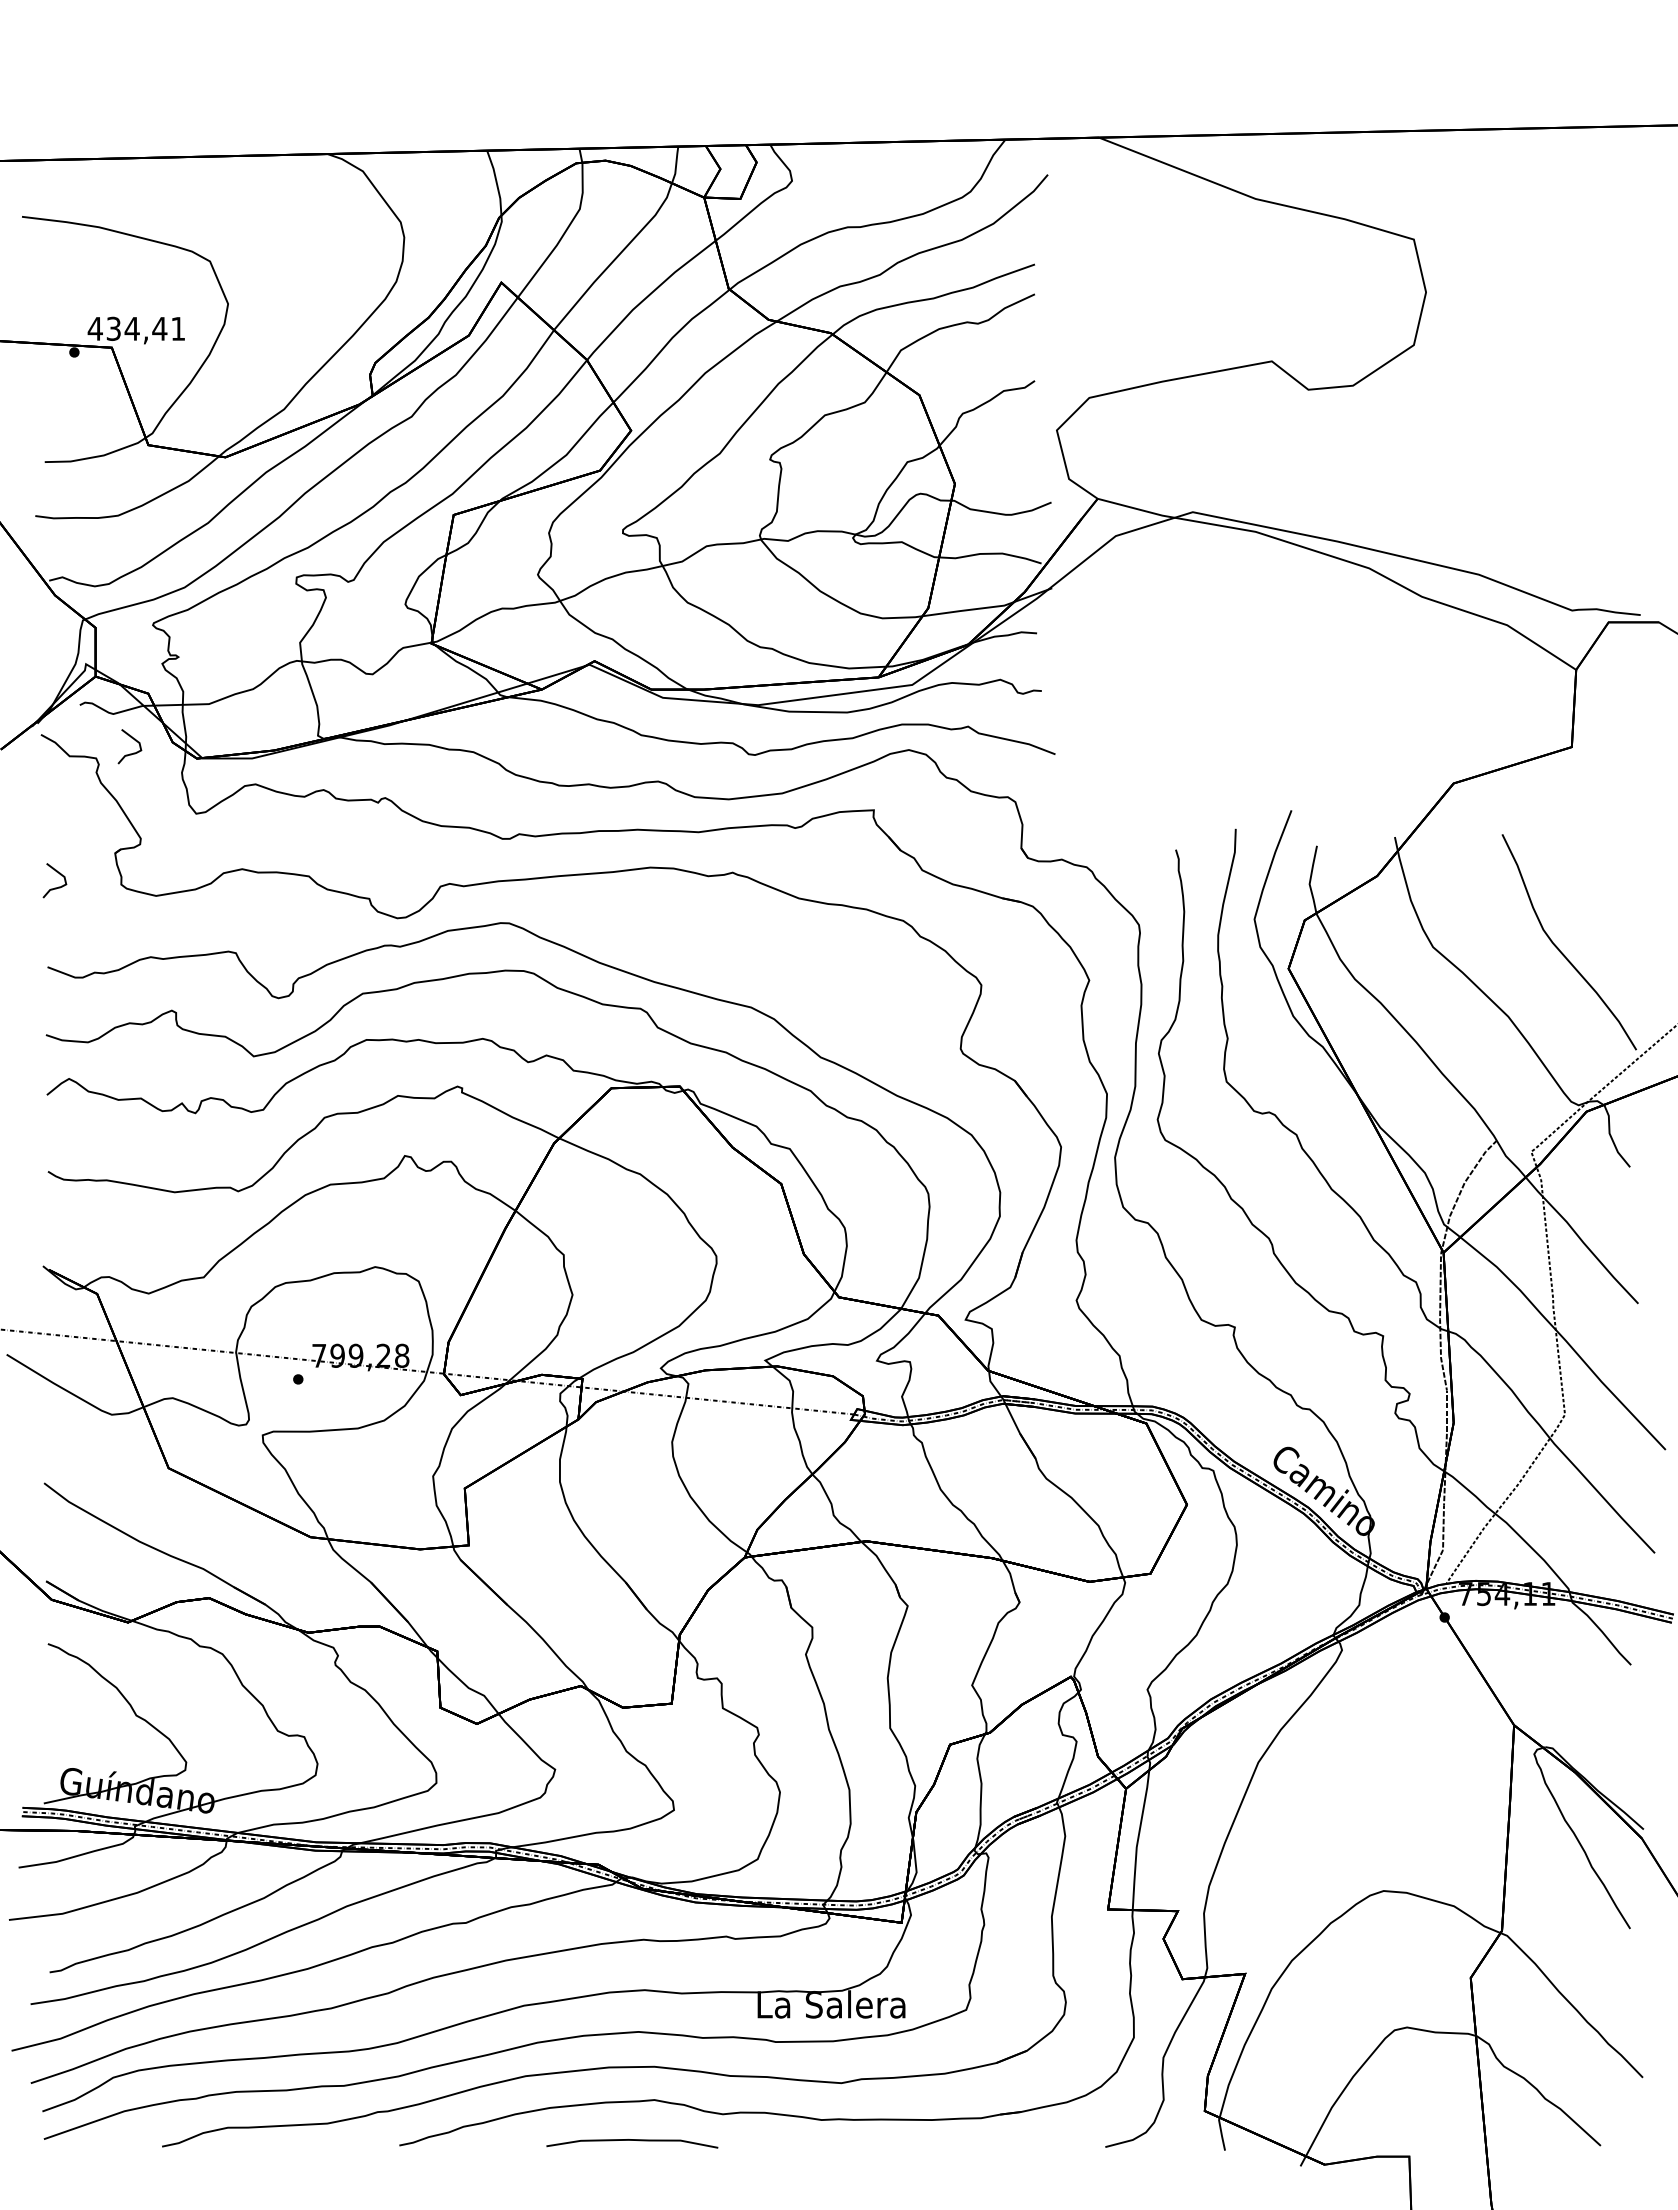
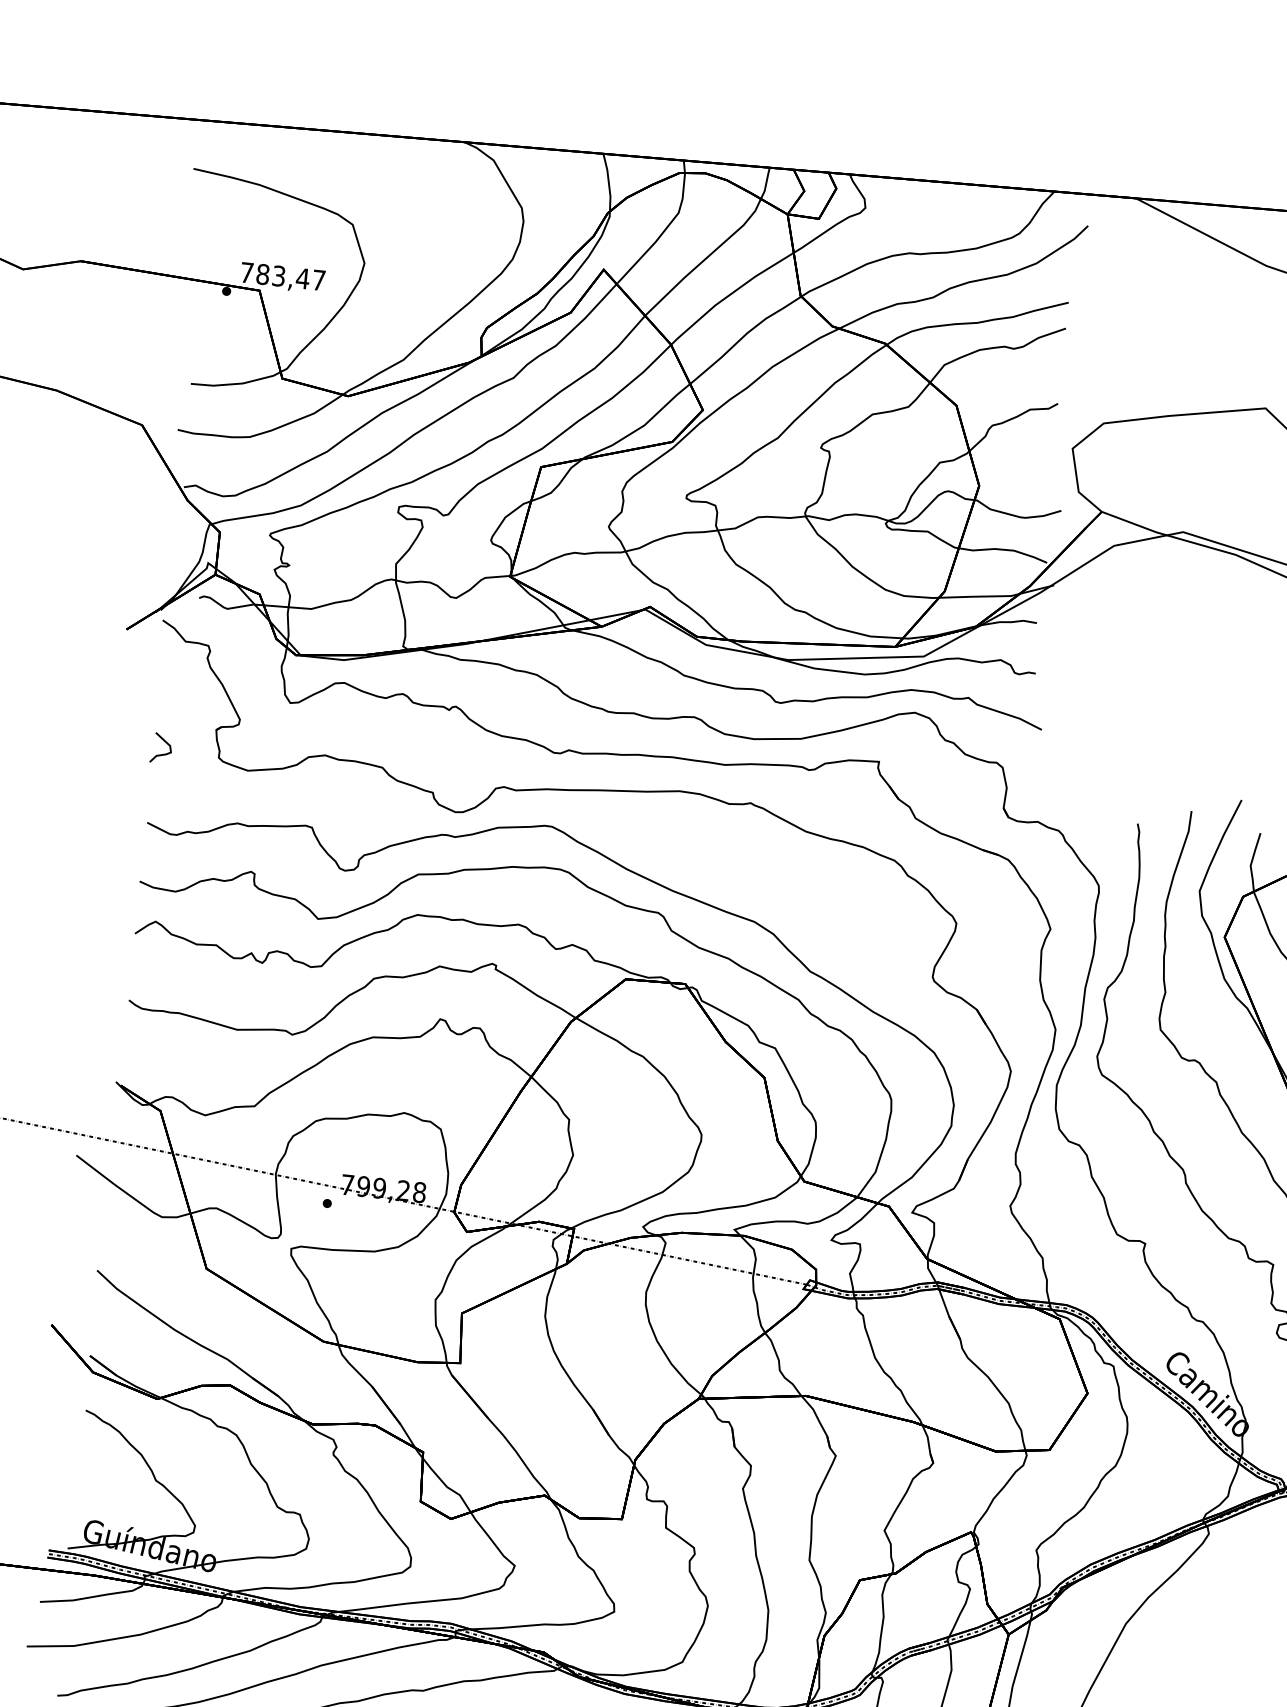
text: (135, 328) -> (281, 276), 434,41 -> 783,47
curve: (129, 753) -> (237, 644), removed

